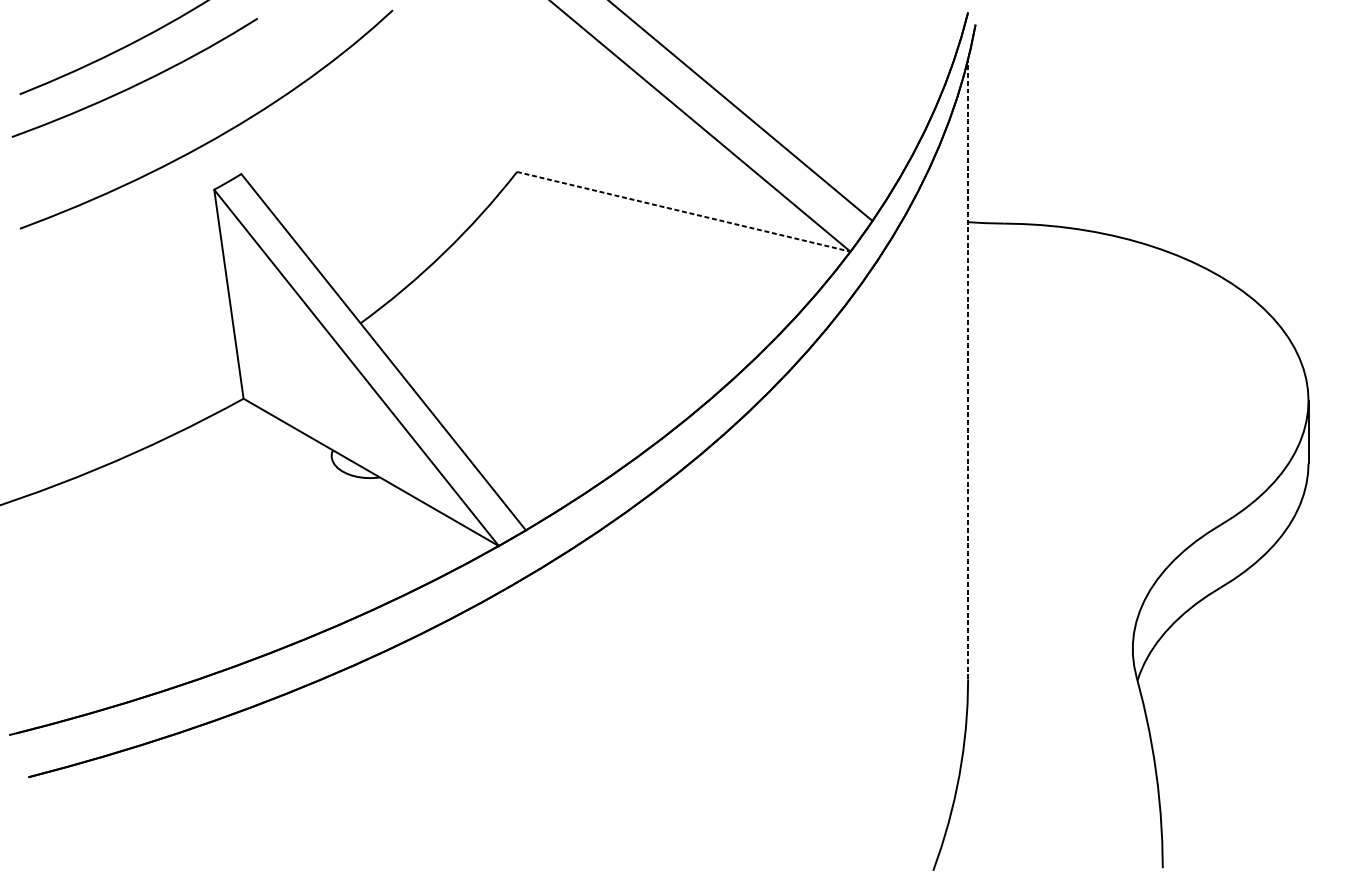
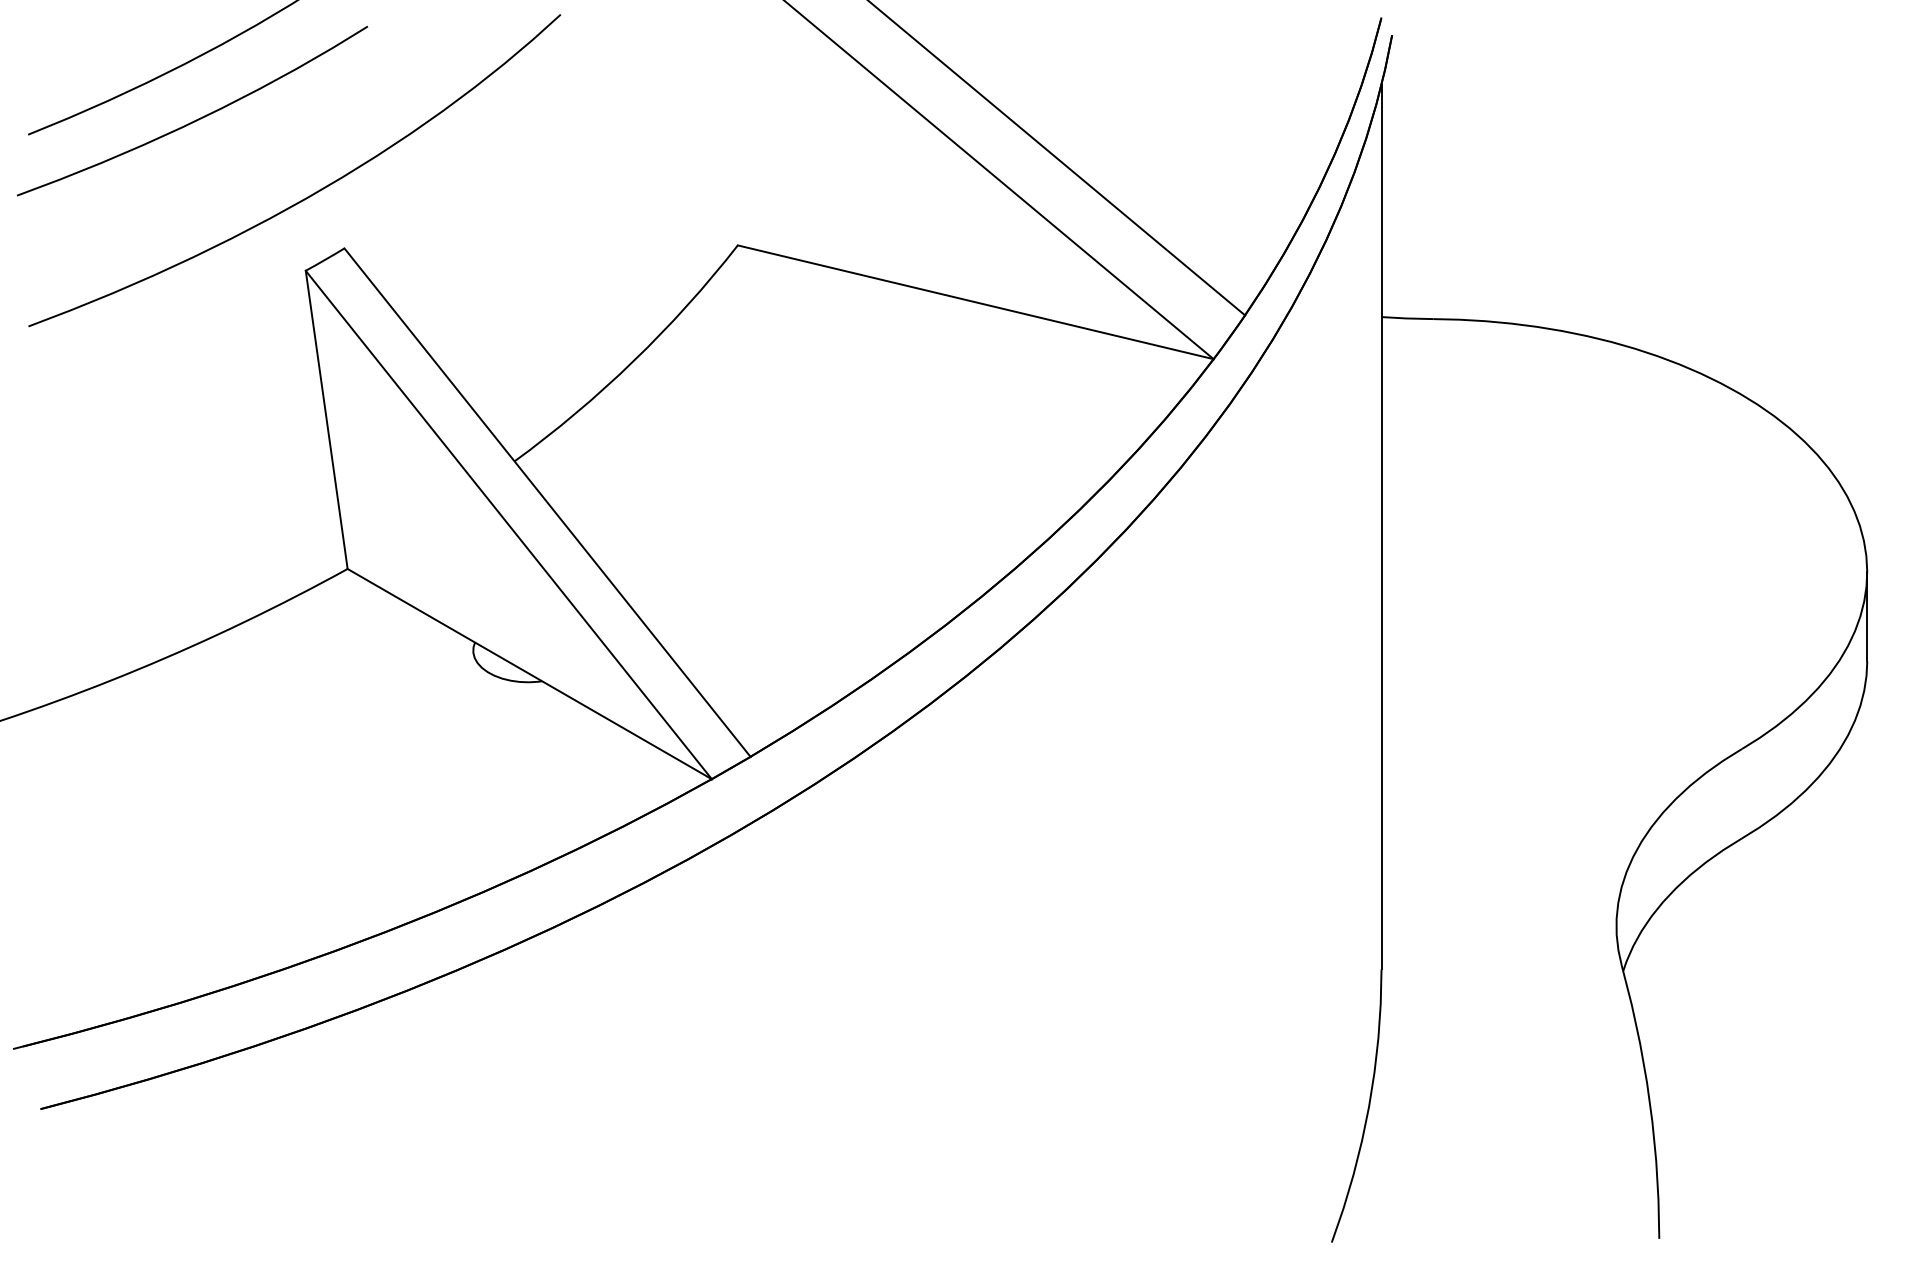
line: (683, 211) -> (975, 302), dashed -> solid
line: (968, 368) -> (1381, 526), dashed -> solid

